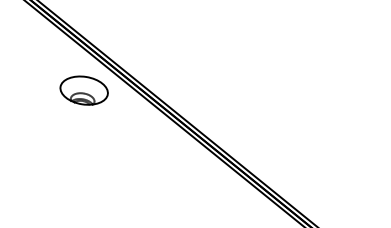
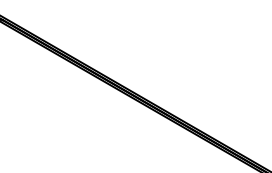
part: (84, 89) -> (92, 97), removed

